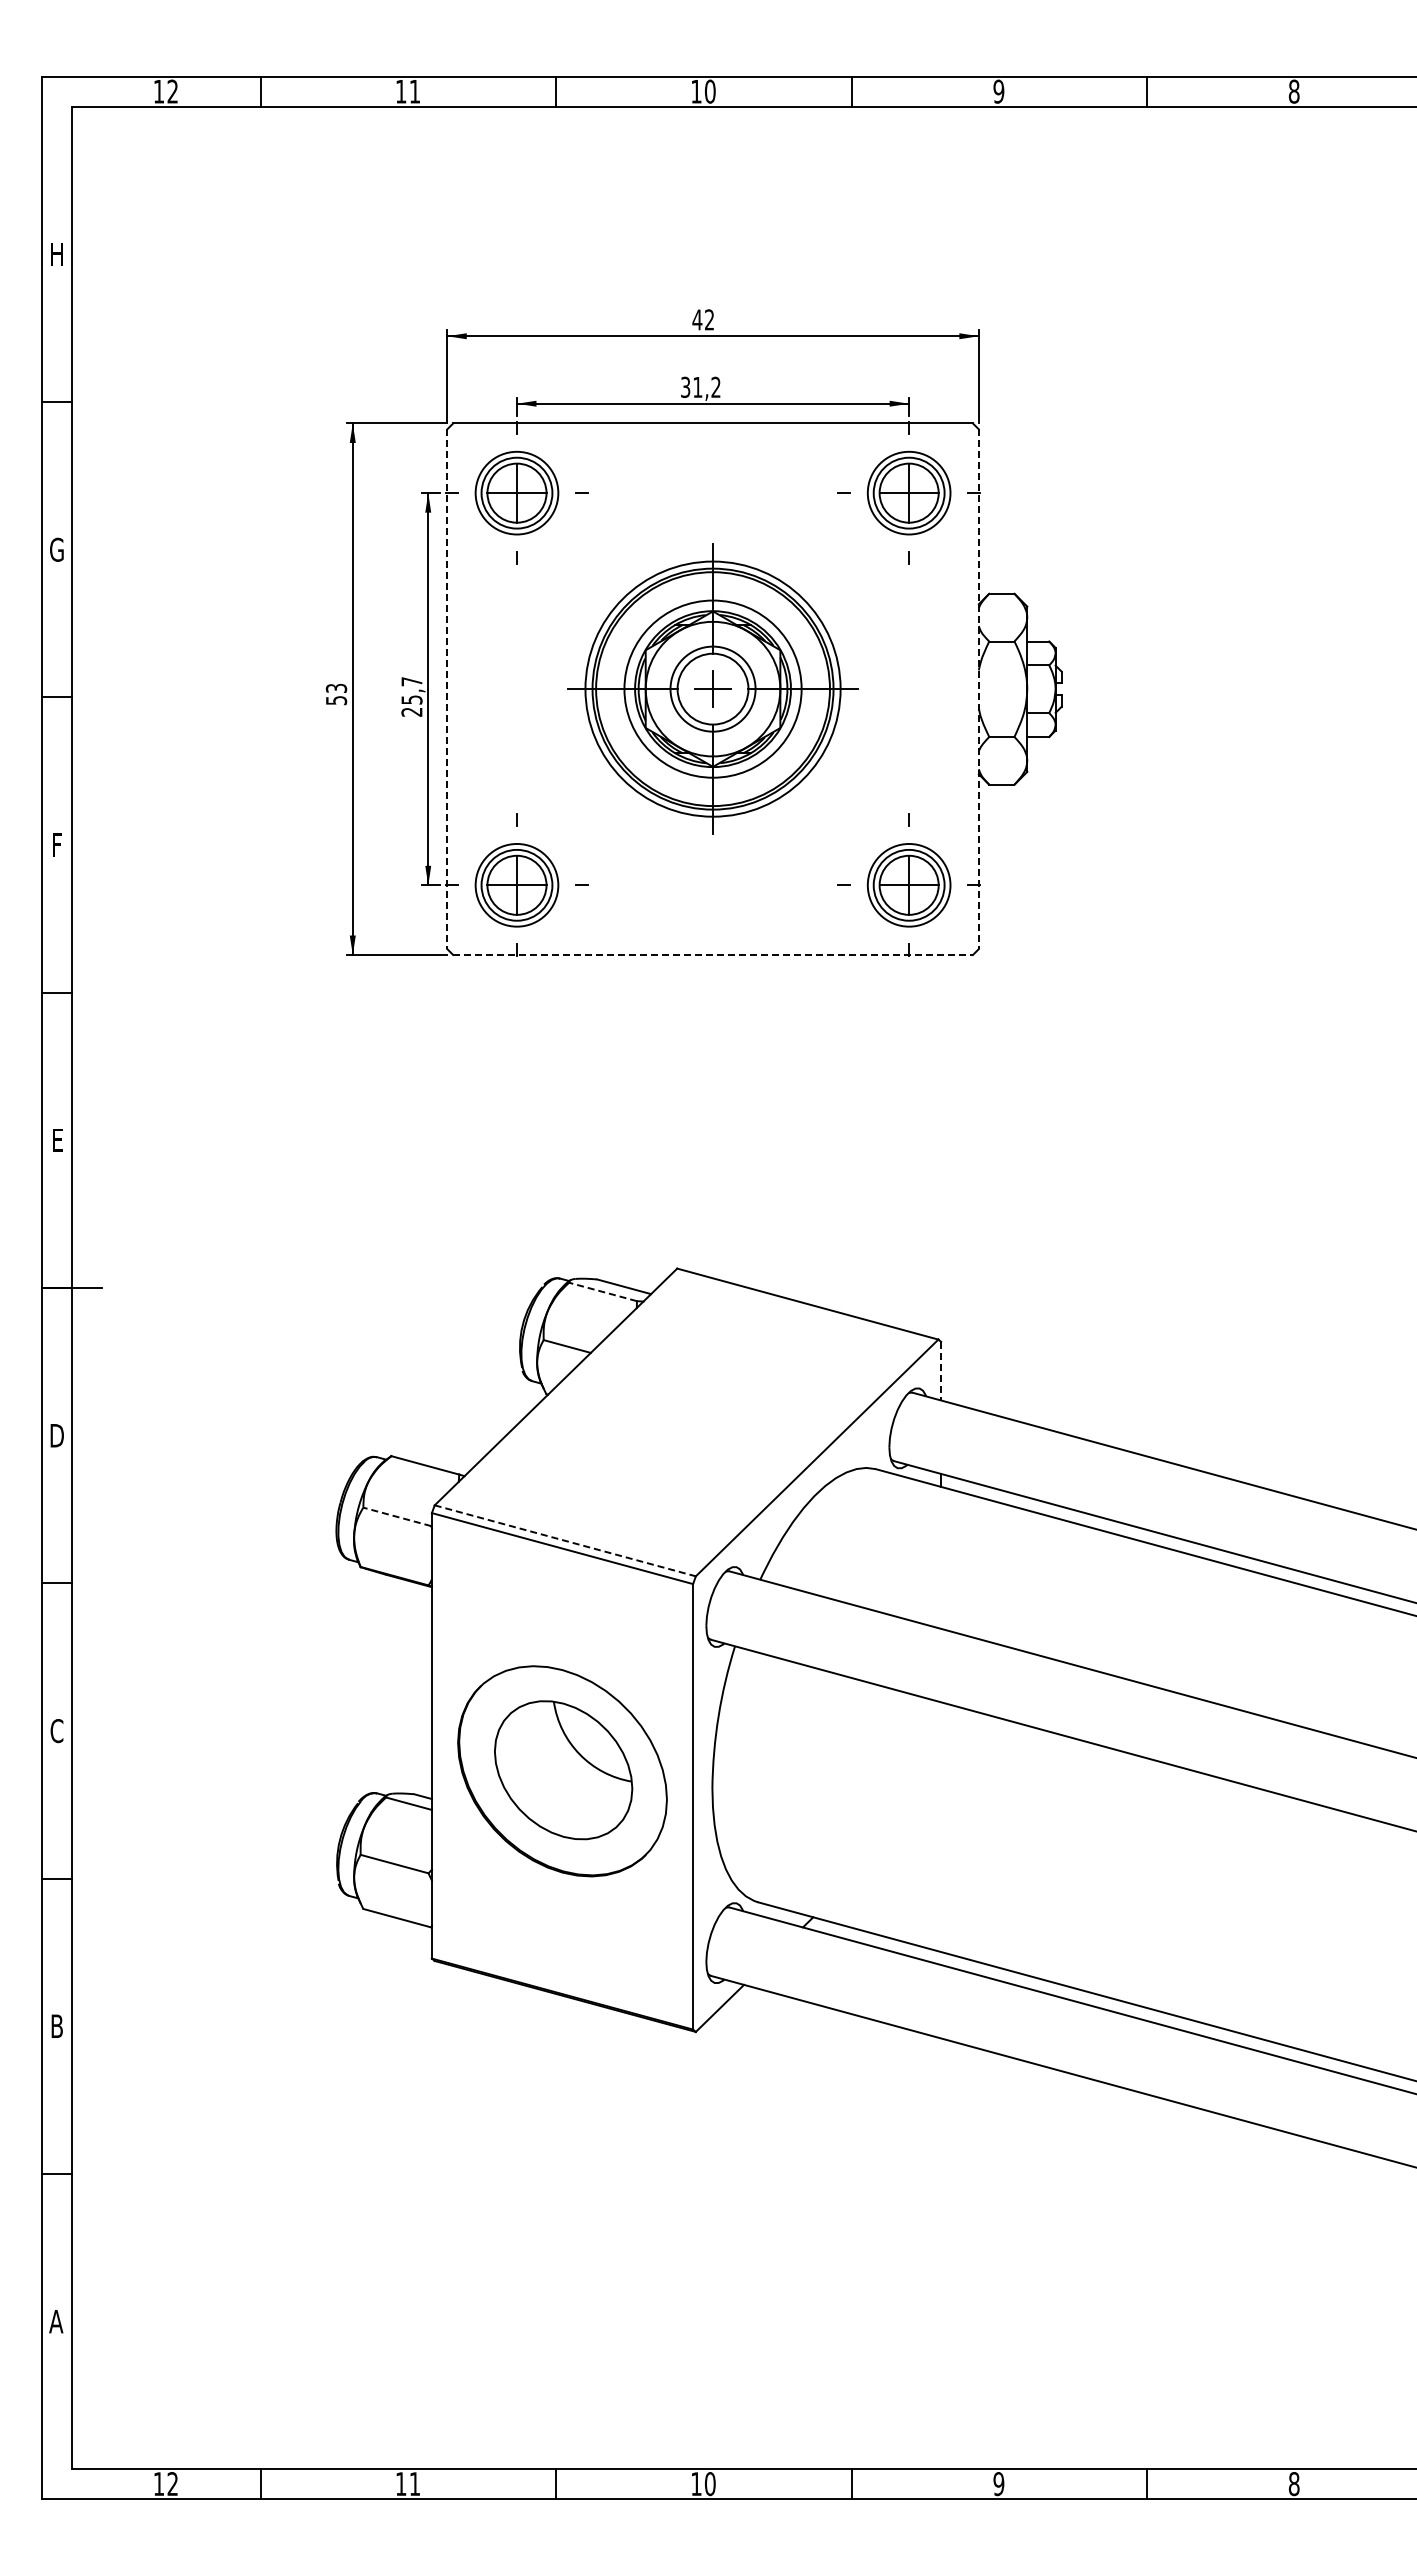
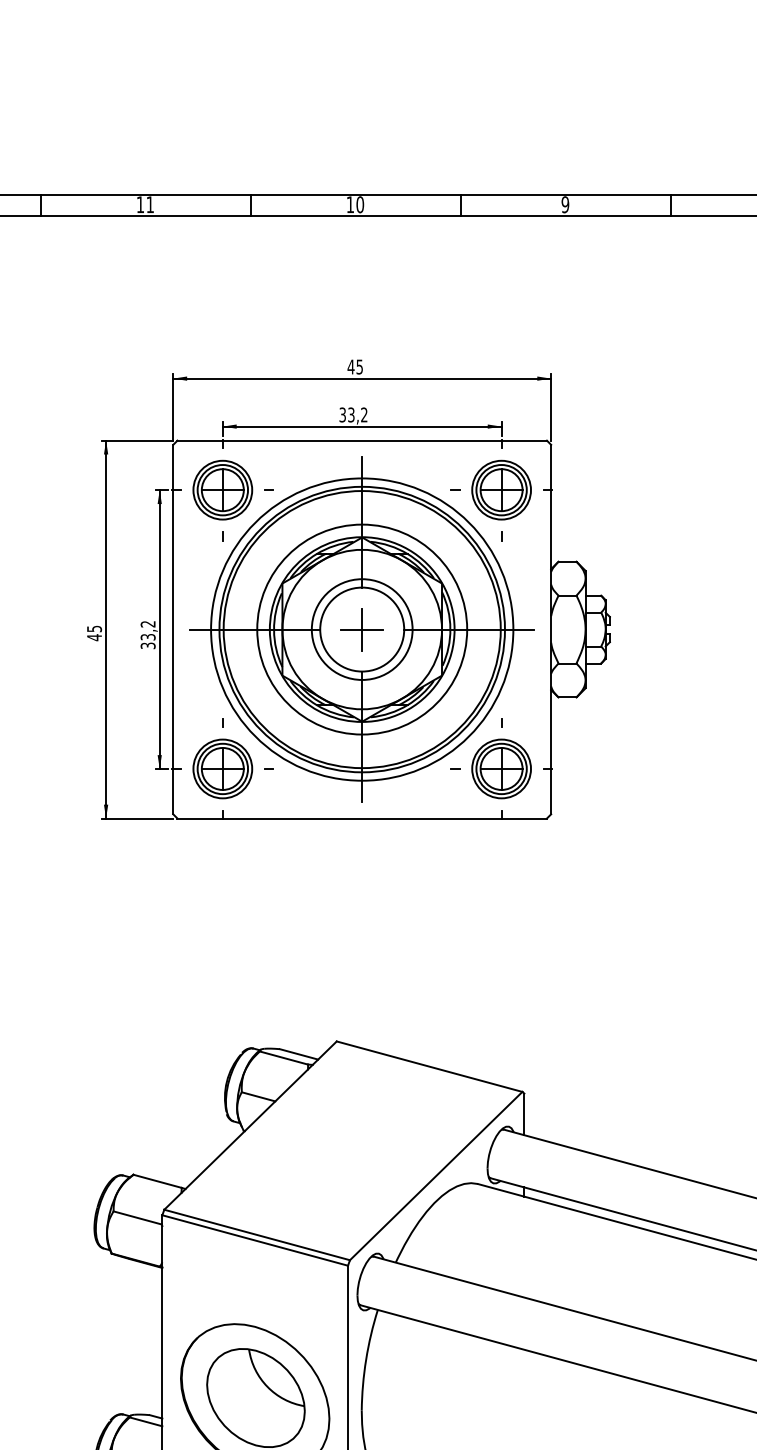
text: (709, 319) -> (359, 366), 42 -> 45
text: (697, 386) -> (351, 414), 31,2 -> 33,2
part: (712, 688) -> (361, 629), size x1.67
line: (447, 689) -> (173, 629), dashed -> solid
line: (978, 689) -> (550, 629), dashed -> solid
text: (336, 694) -> (94, 633), 53 -> 45
text: (411, 696) -> (147, 634), 25,7 -> 33,2
line: (713, 955) -> (362, 818), dashed -> solid
line: (602, 1291) -> (283, 1057), dashed -> solid
line: (941, 1371) -> (524, 1114), dashed -> solid
line: (396, 1516) -> (137, 1217), dashed -> solid
line: (565, 1540) -> (257, 1234), dashed -> solid

